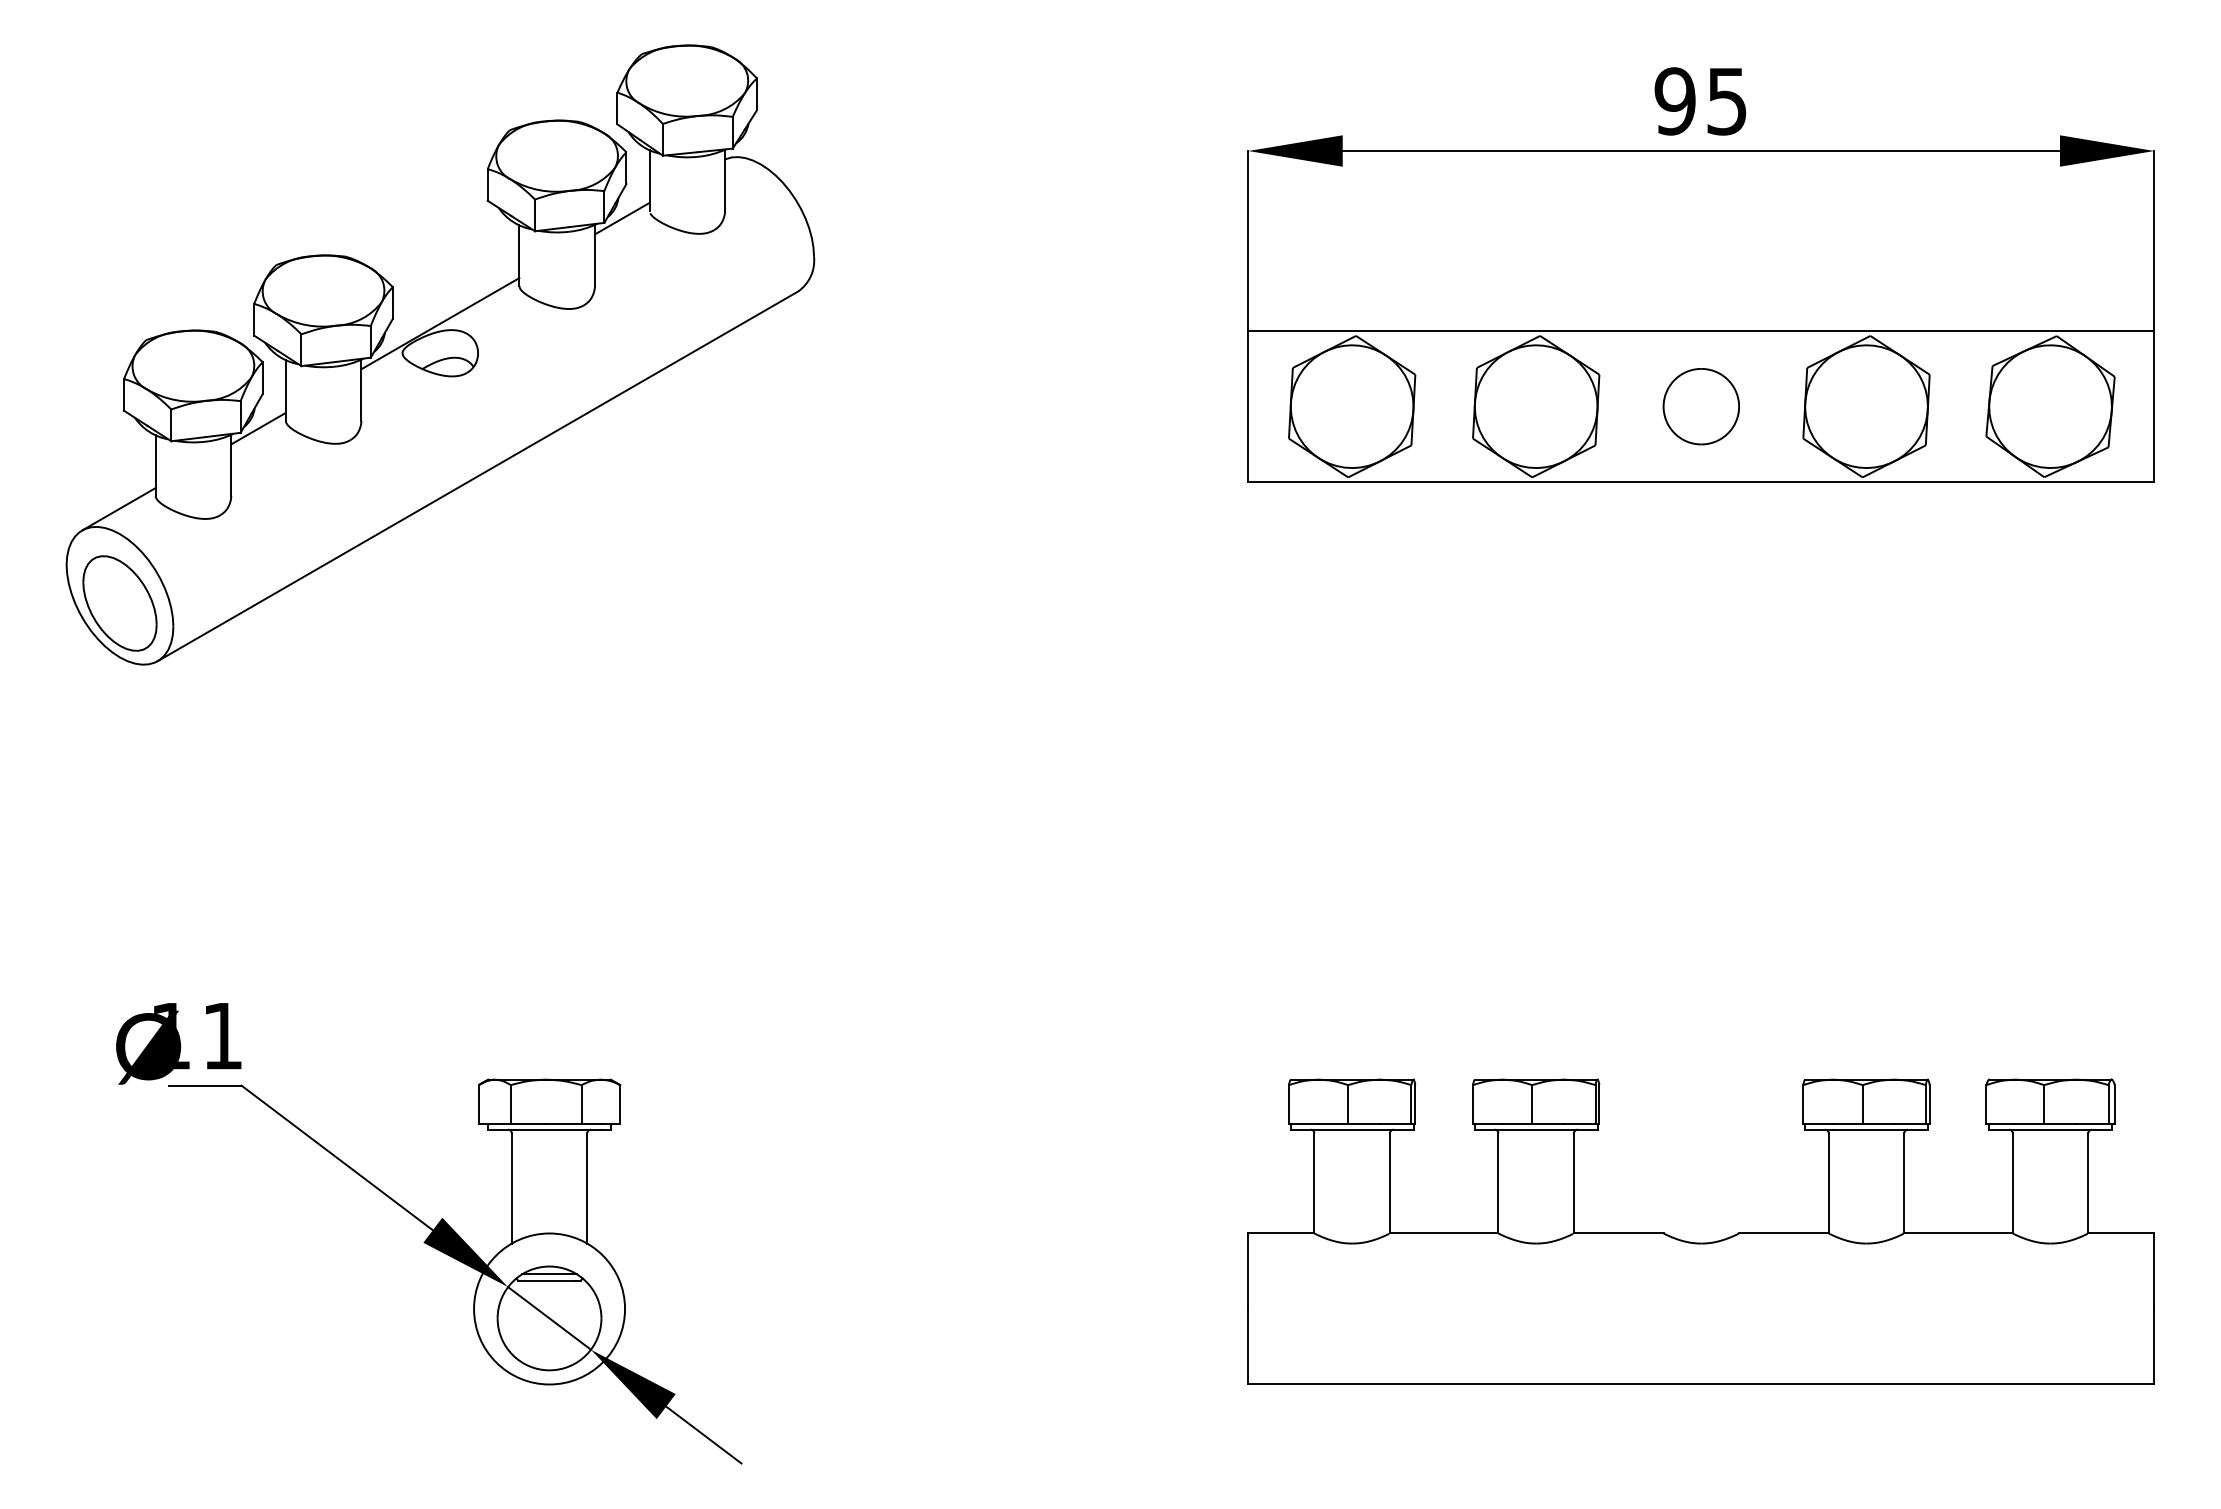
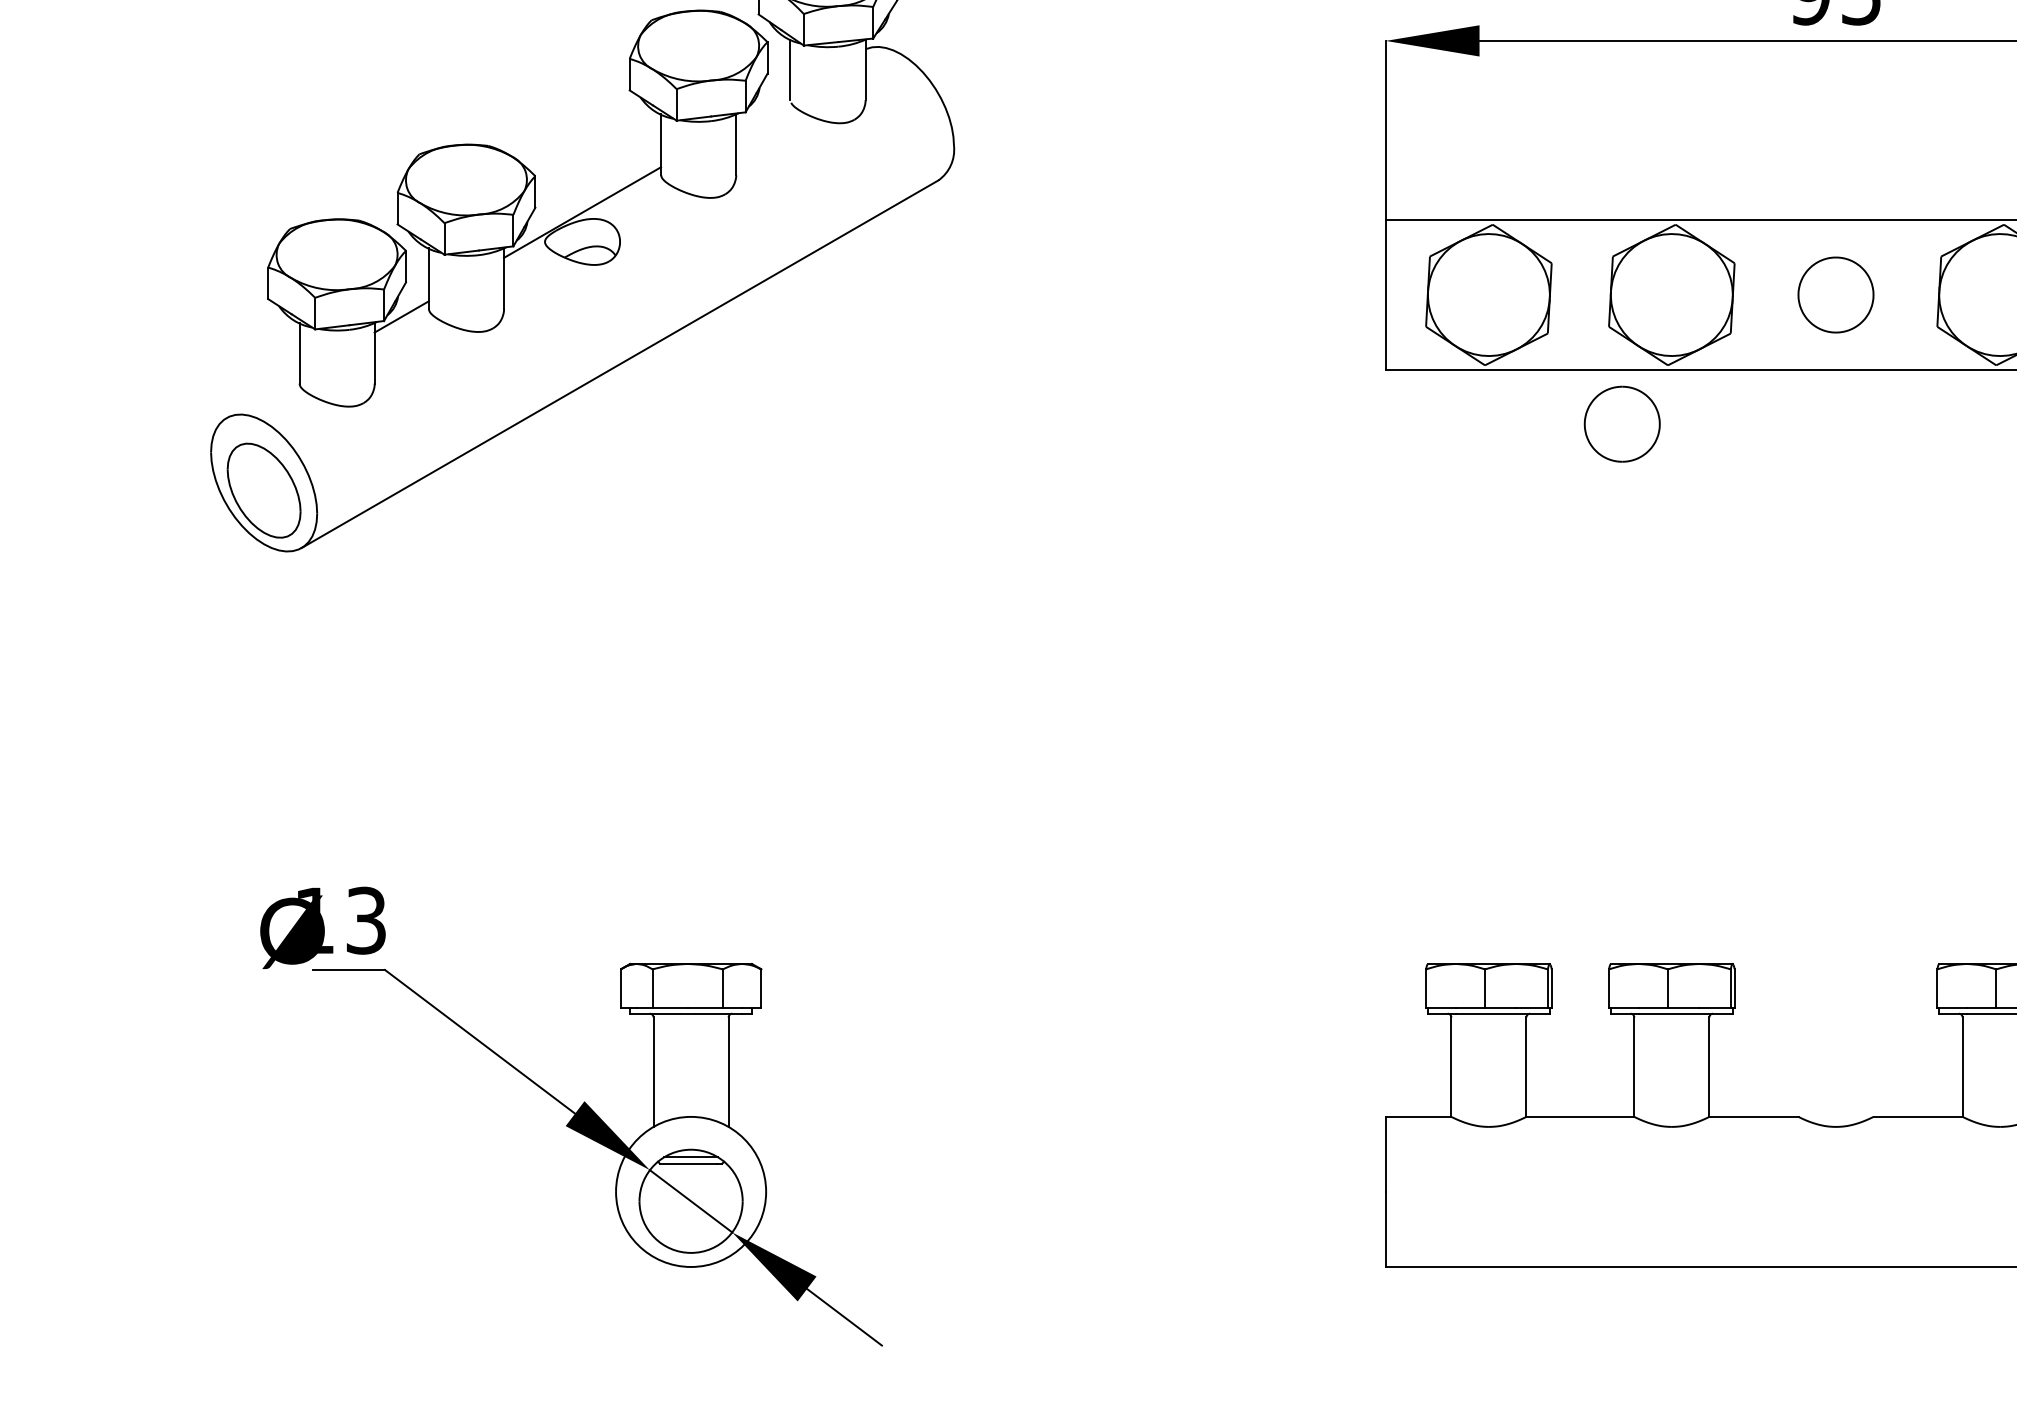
line: (621, 218) -> (762, 107), removed
line: (118, 509) -> (262, 397), removed
part: (1485, 536) -> (1621, 424), added
text: (222, 1036) -> (366, 921), 11 -> 13

